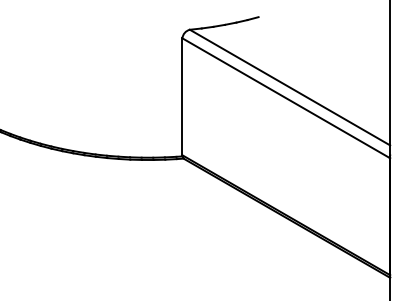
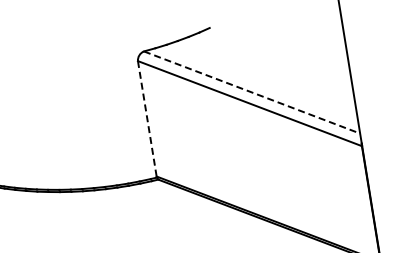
line: (290, 87) -> (252, 92), solid -> dashed
line: (182, 96) -> (147, 118), solid -> dashed

